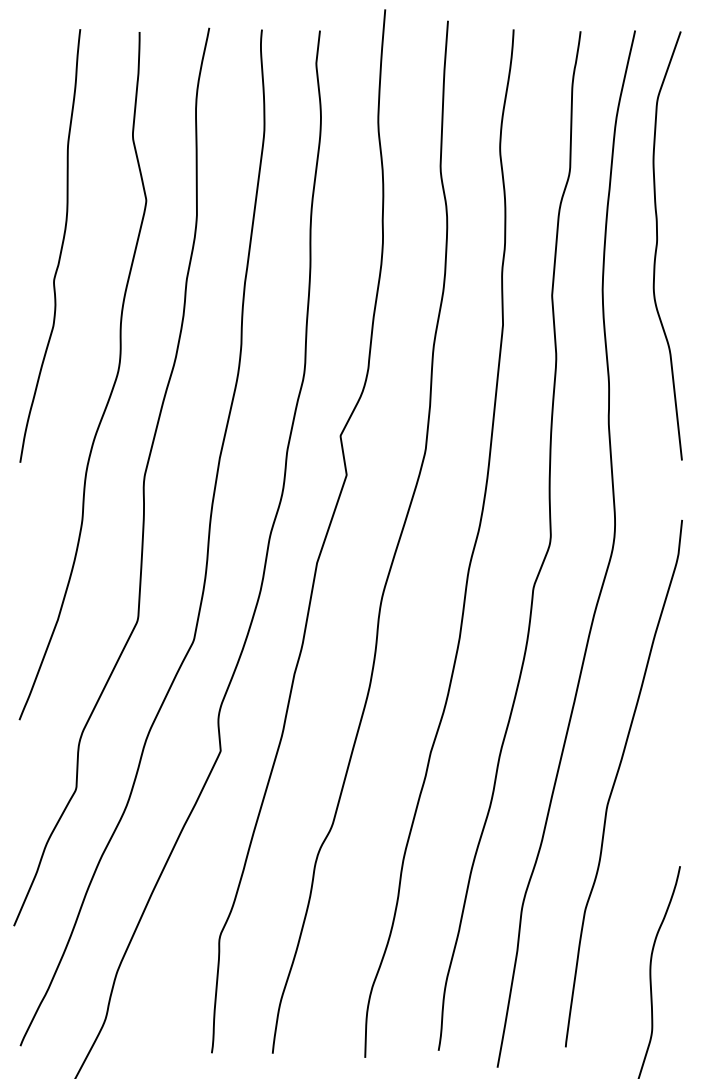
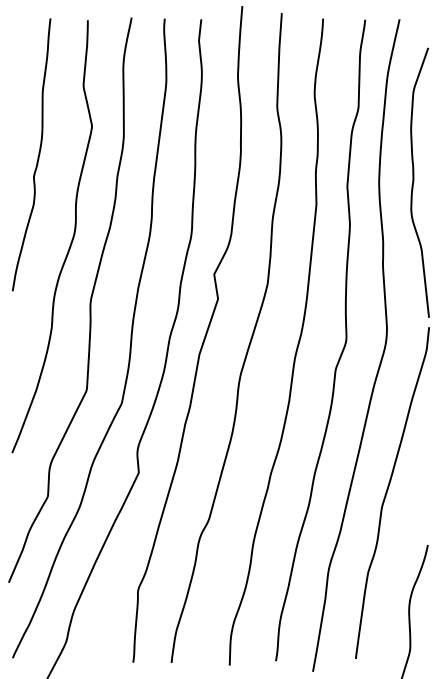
curve: (658, 245) -> (414, 182), moved

